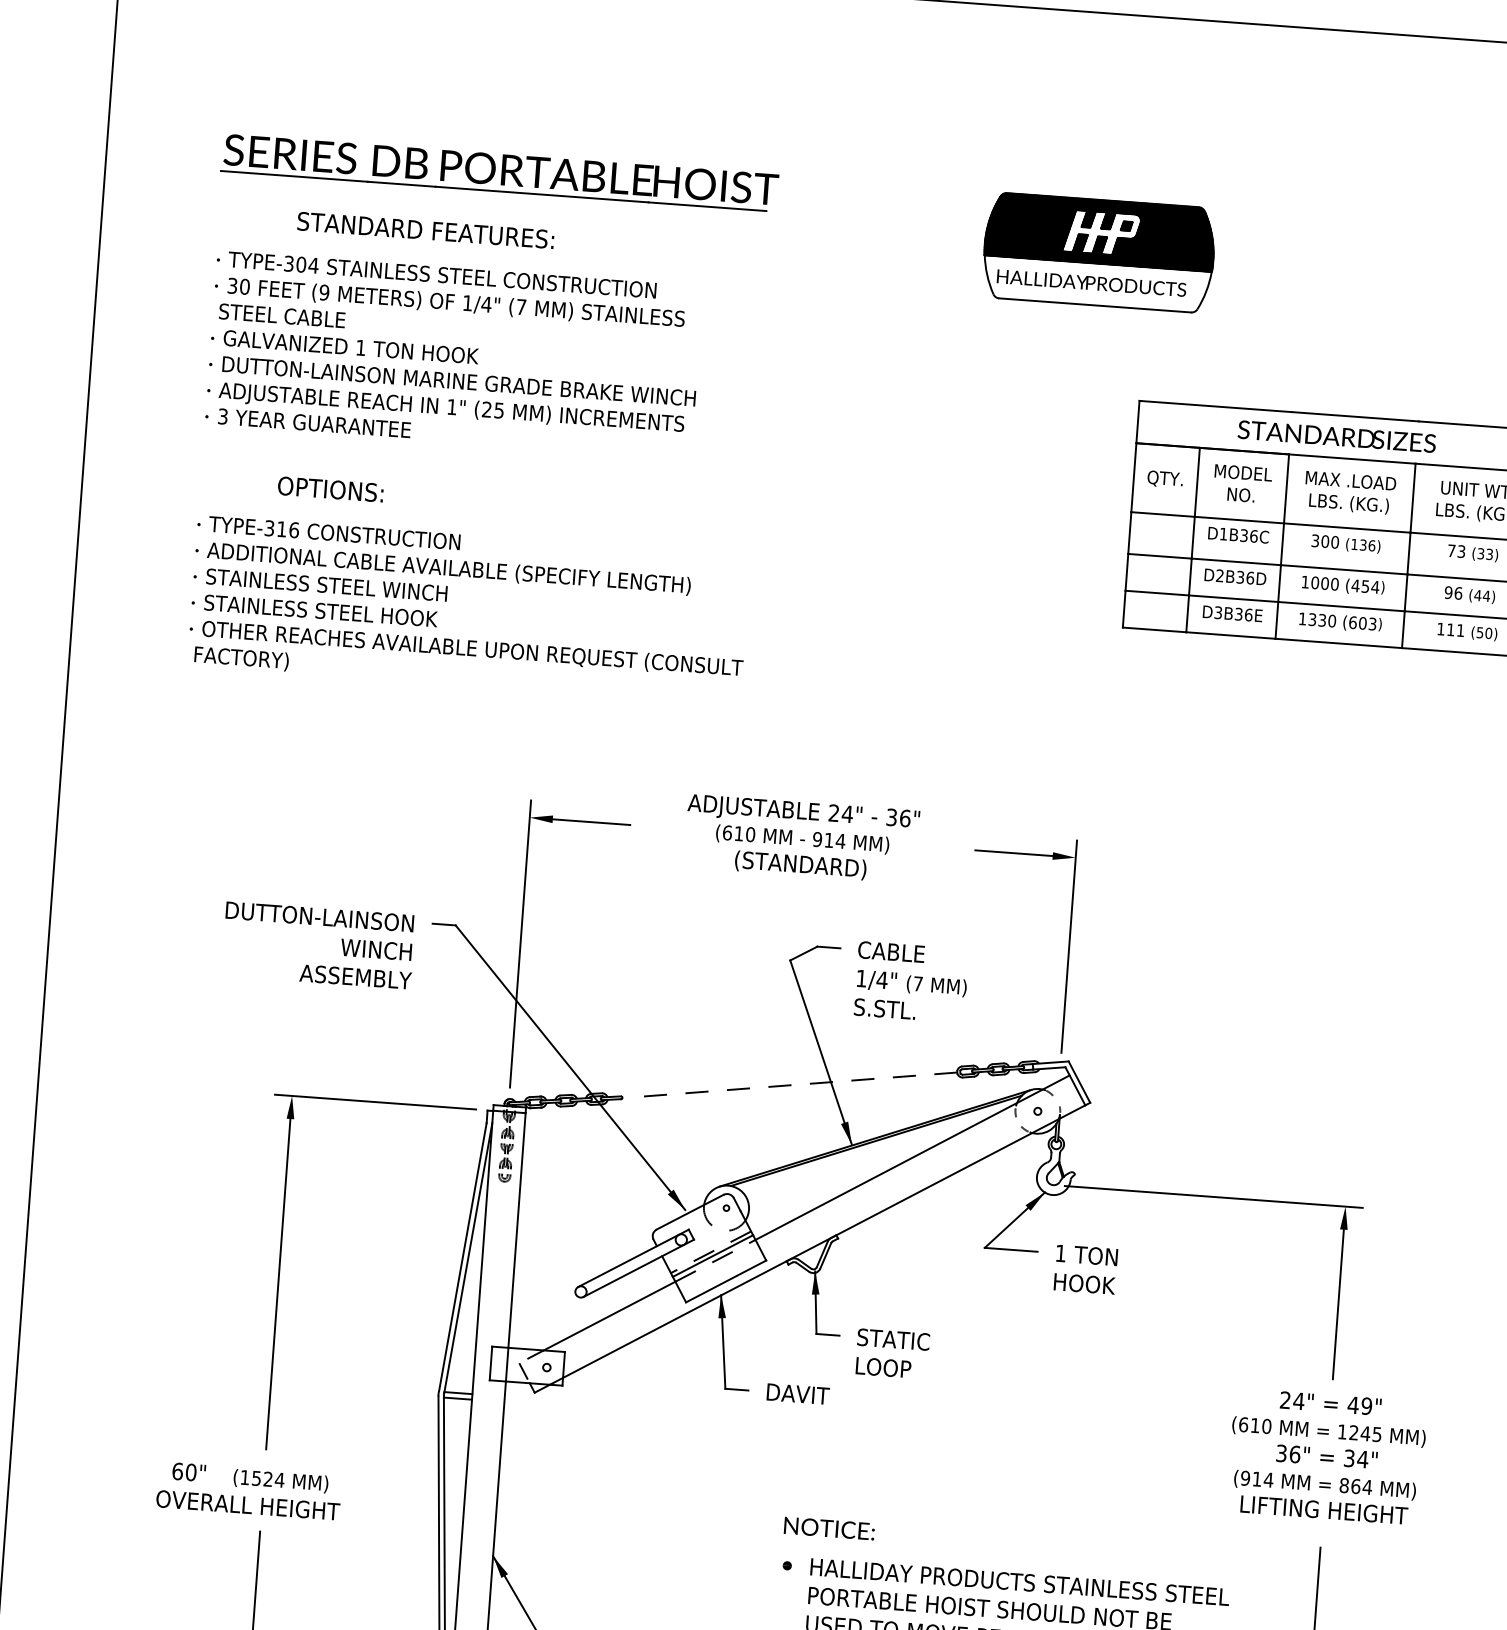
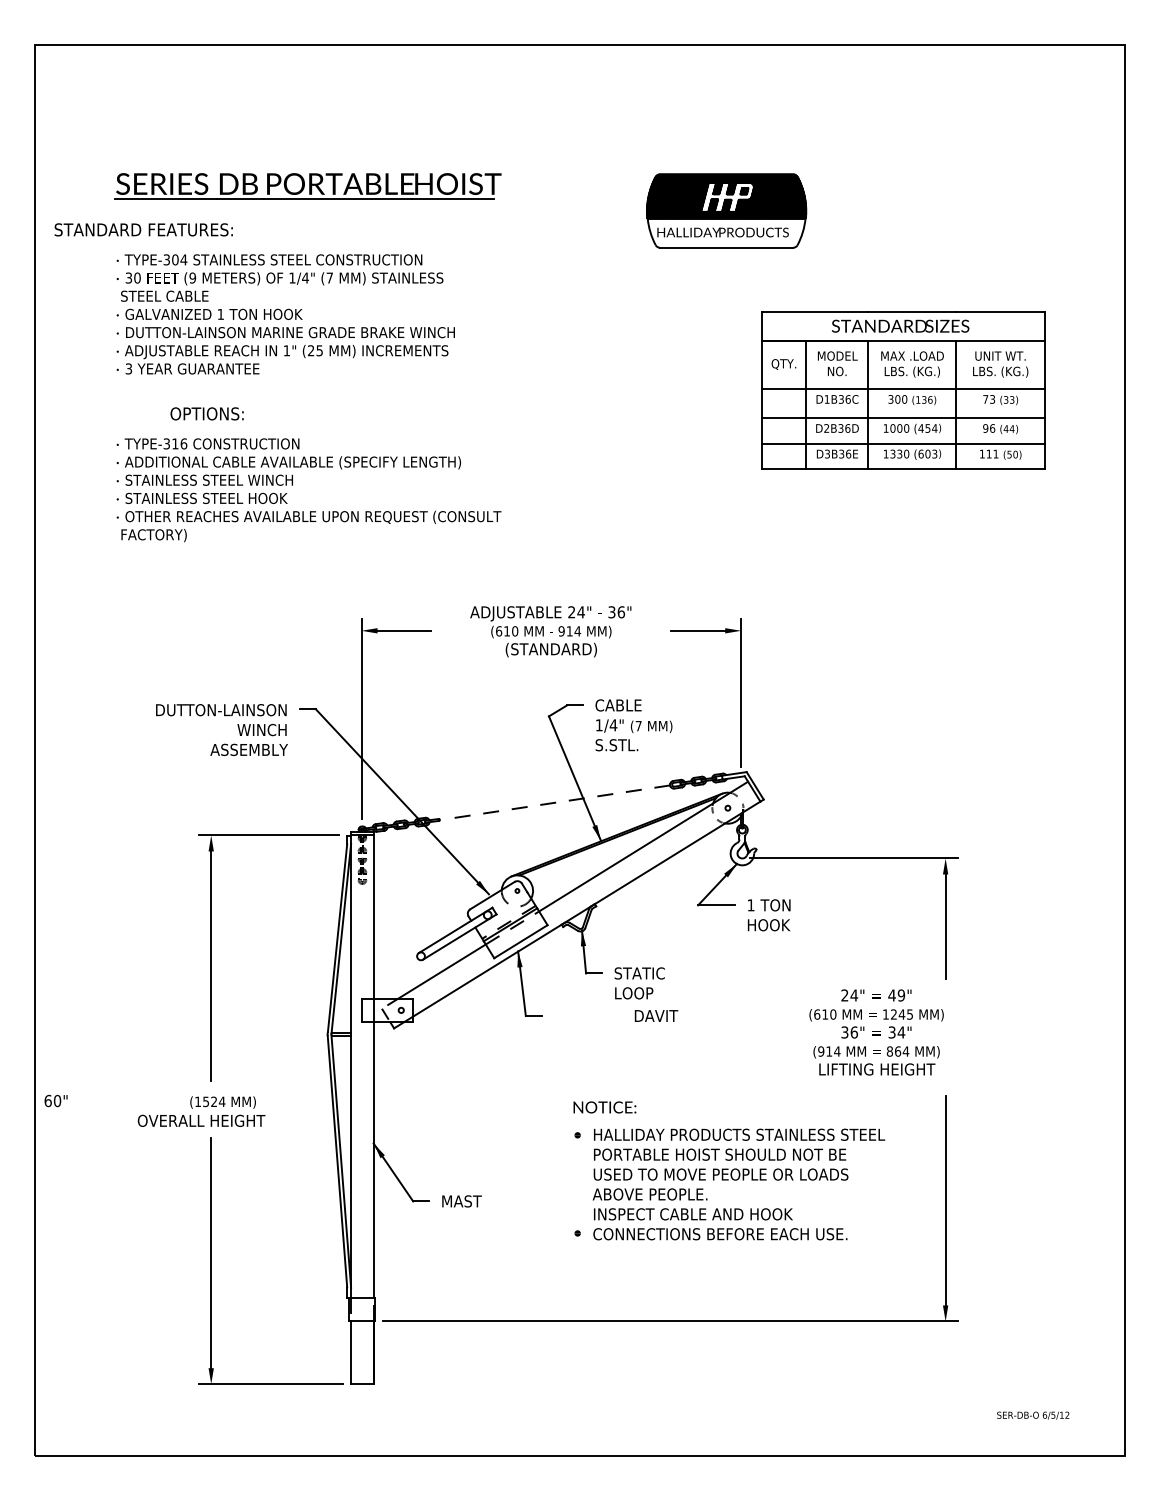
text: (425, 229) -> (143, 229), moved
text: (798, 1393) -> (656, 1015), moved
text: (1327, 1456) -> (876, 1032), moved
text: (188, 1471) -> (55, 1100), moved

